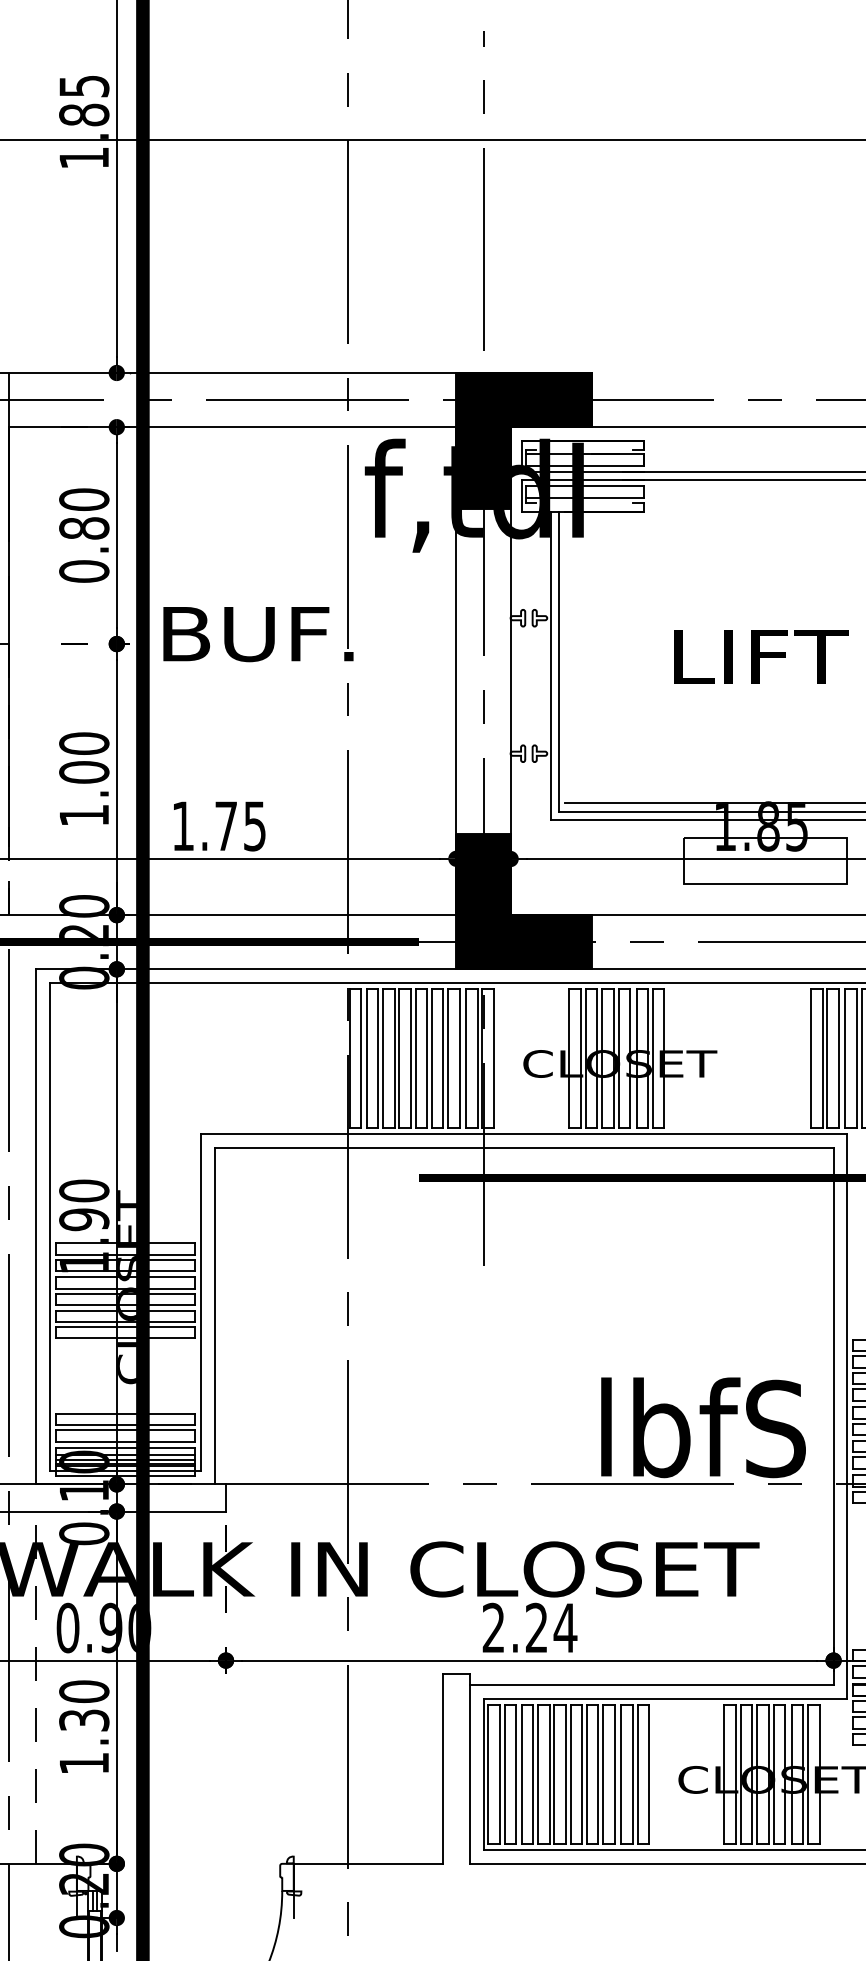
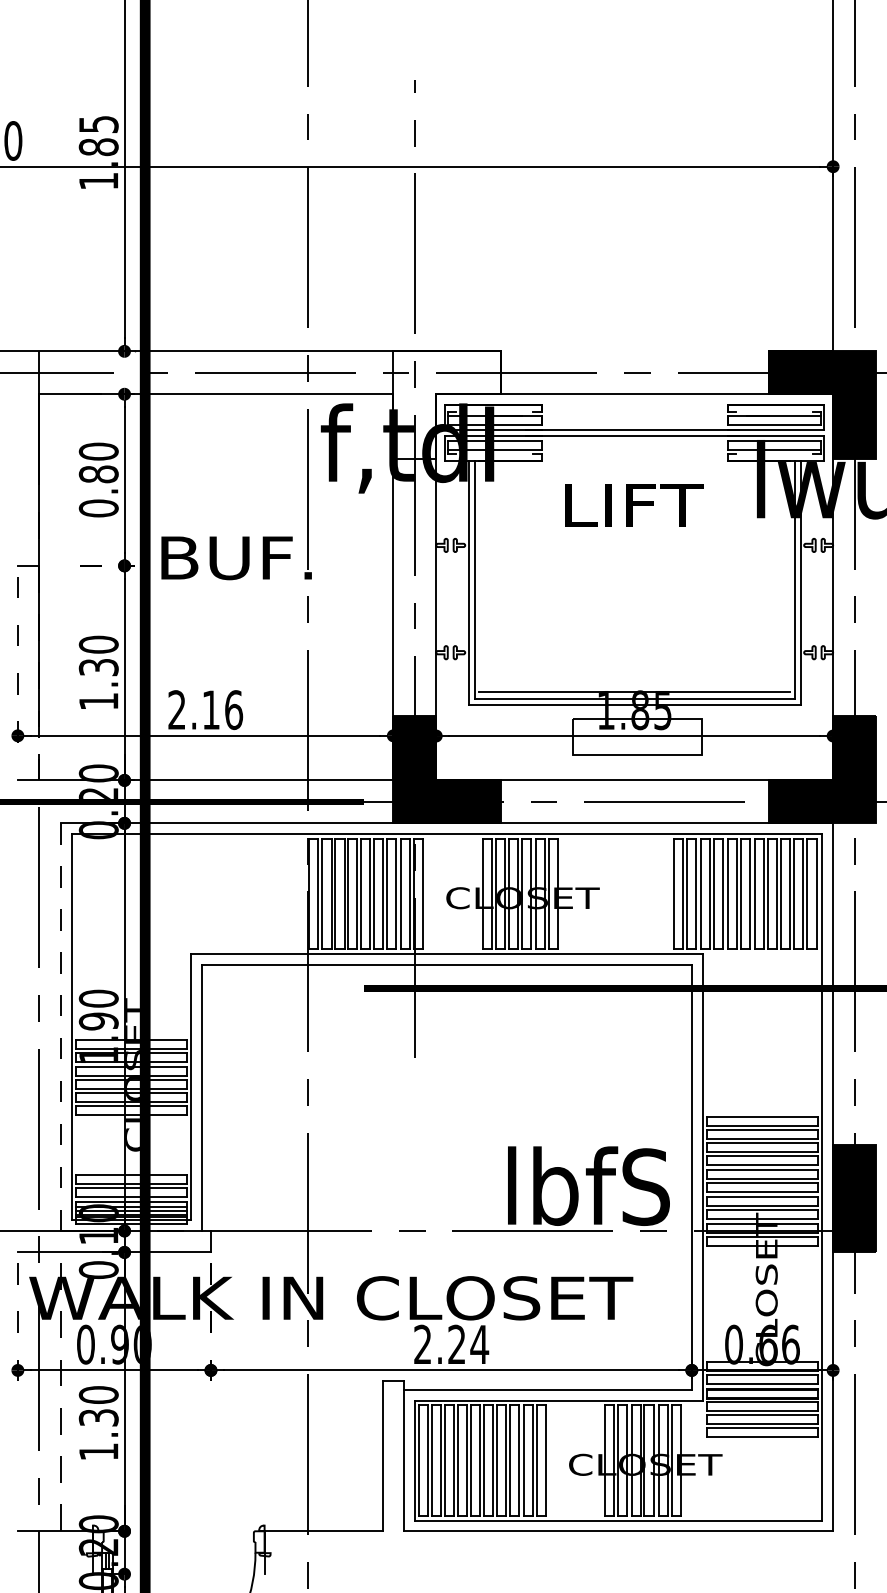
fill: (523, 440) -> (446, 404), removed
text: (761, 657) -> (634, 505), moved
text: (83, 772) -> (98, 667), 1.00 -> 1.30
text: (219, 826) -> (205, 710), 1.75 -> 2.16
line: (35, 1227) -> (60, 1027), solid -> dashed

